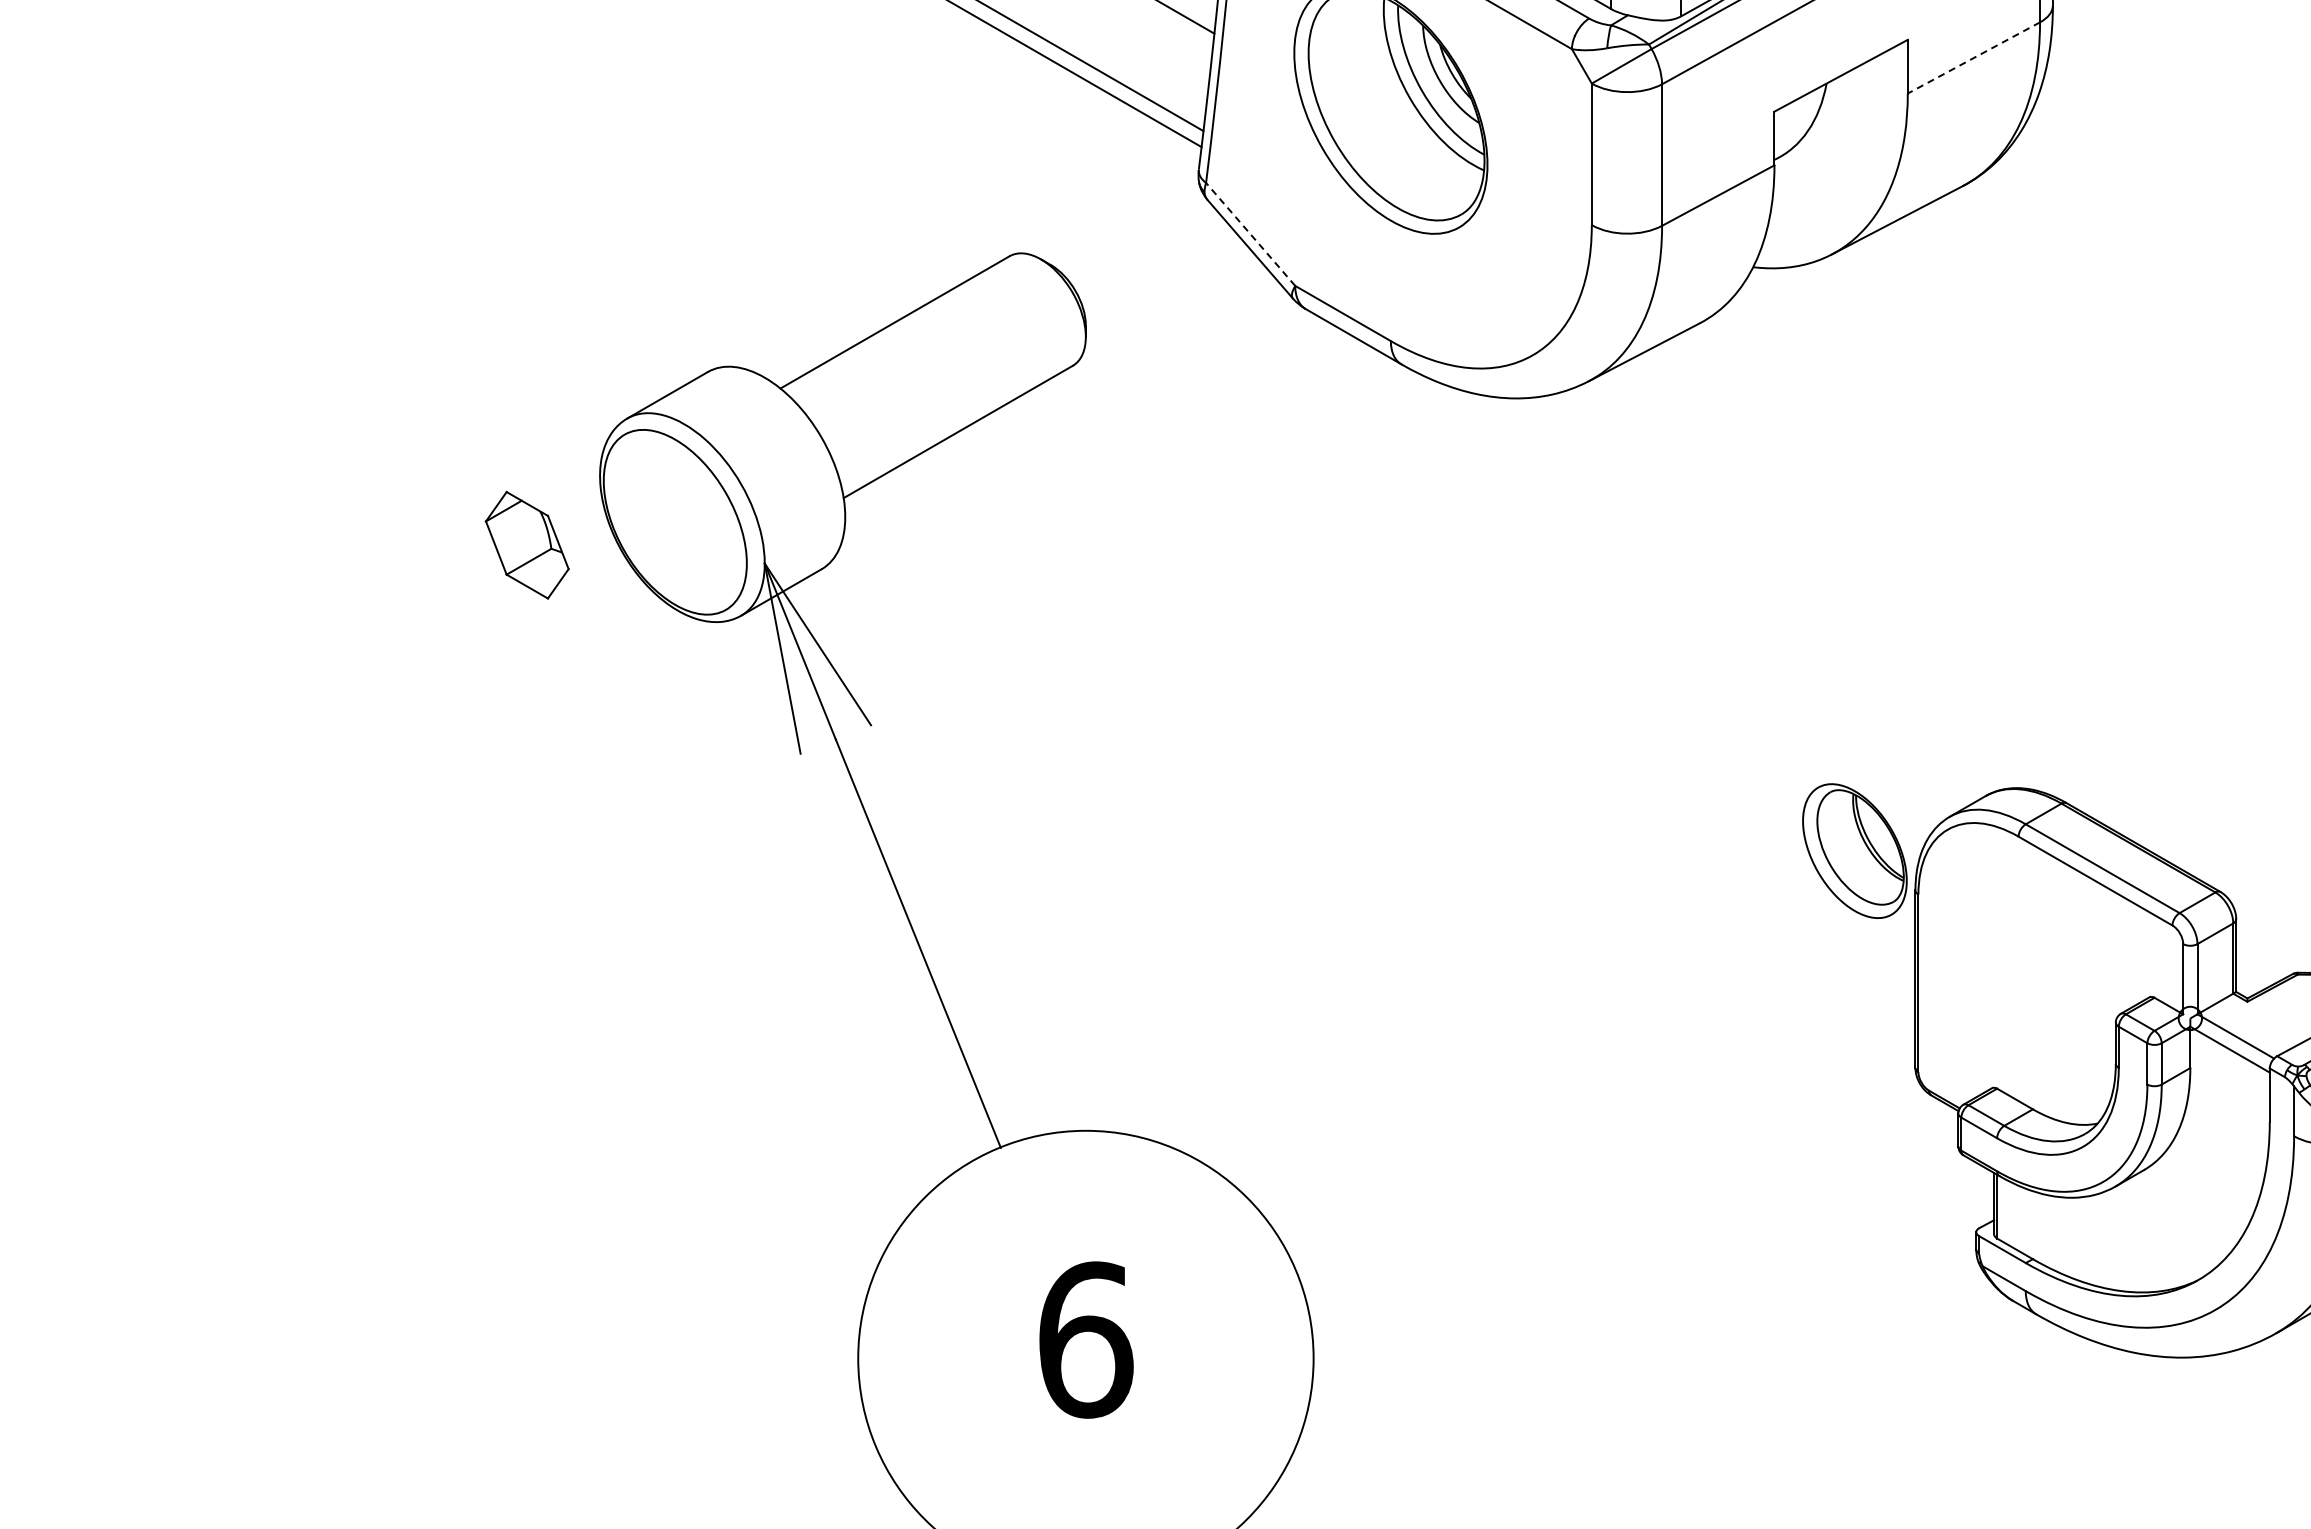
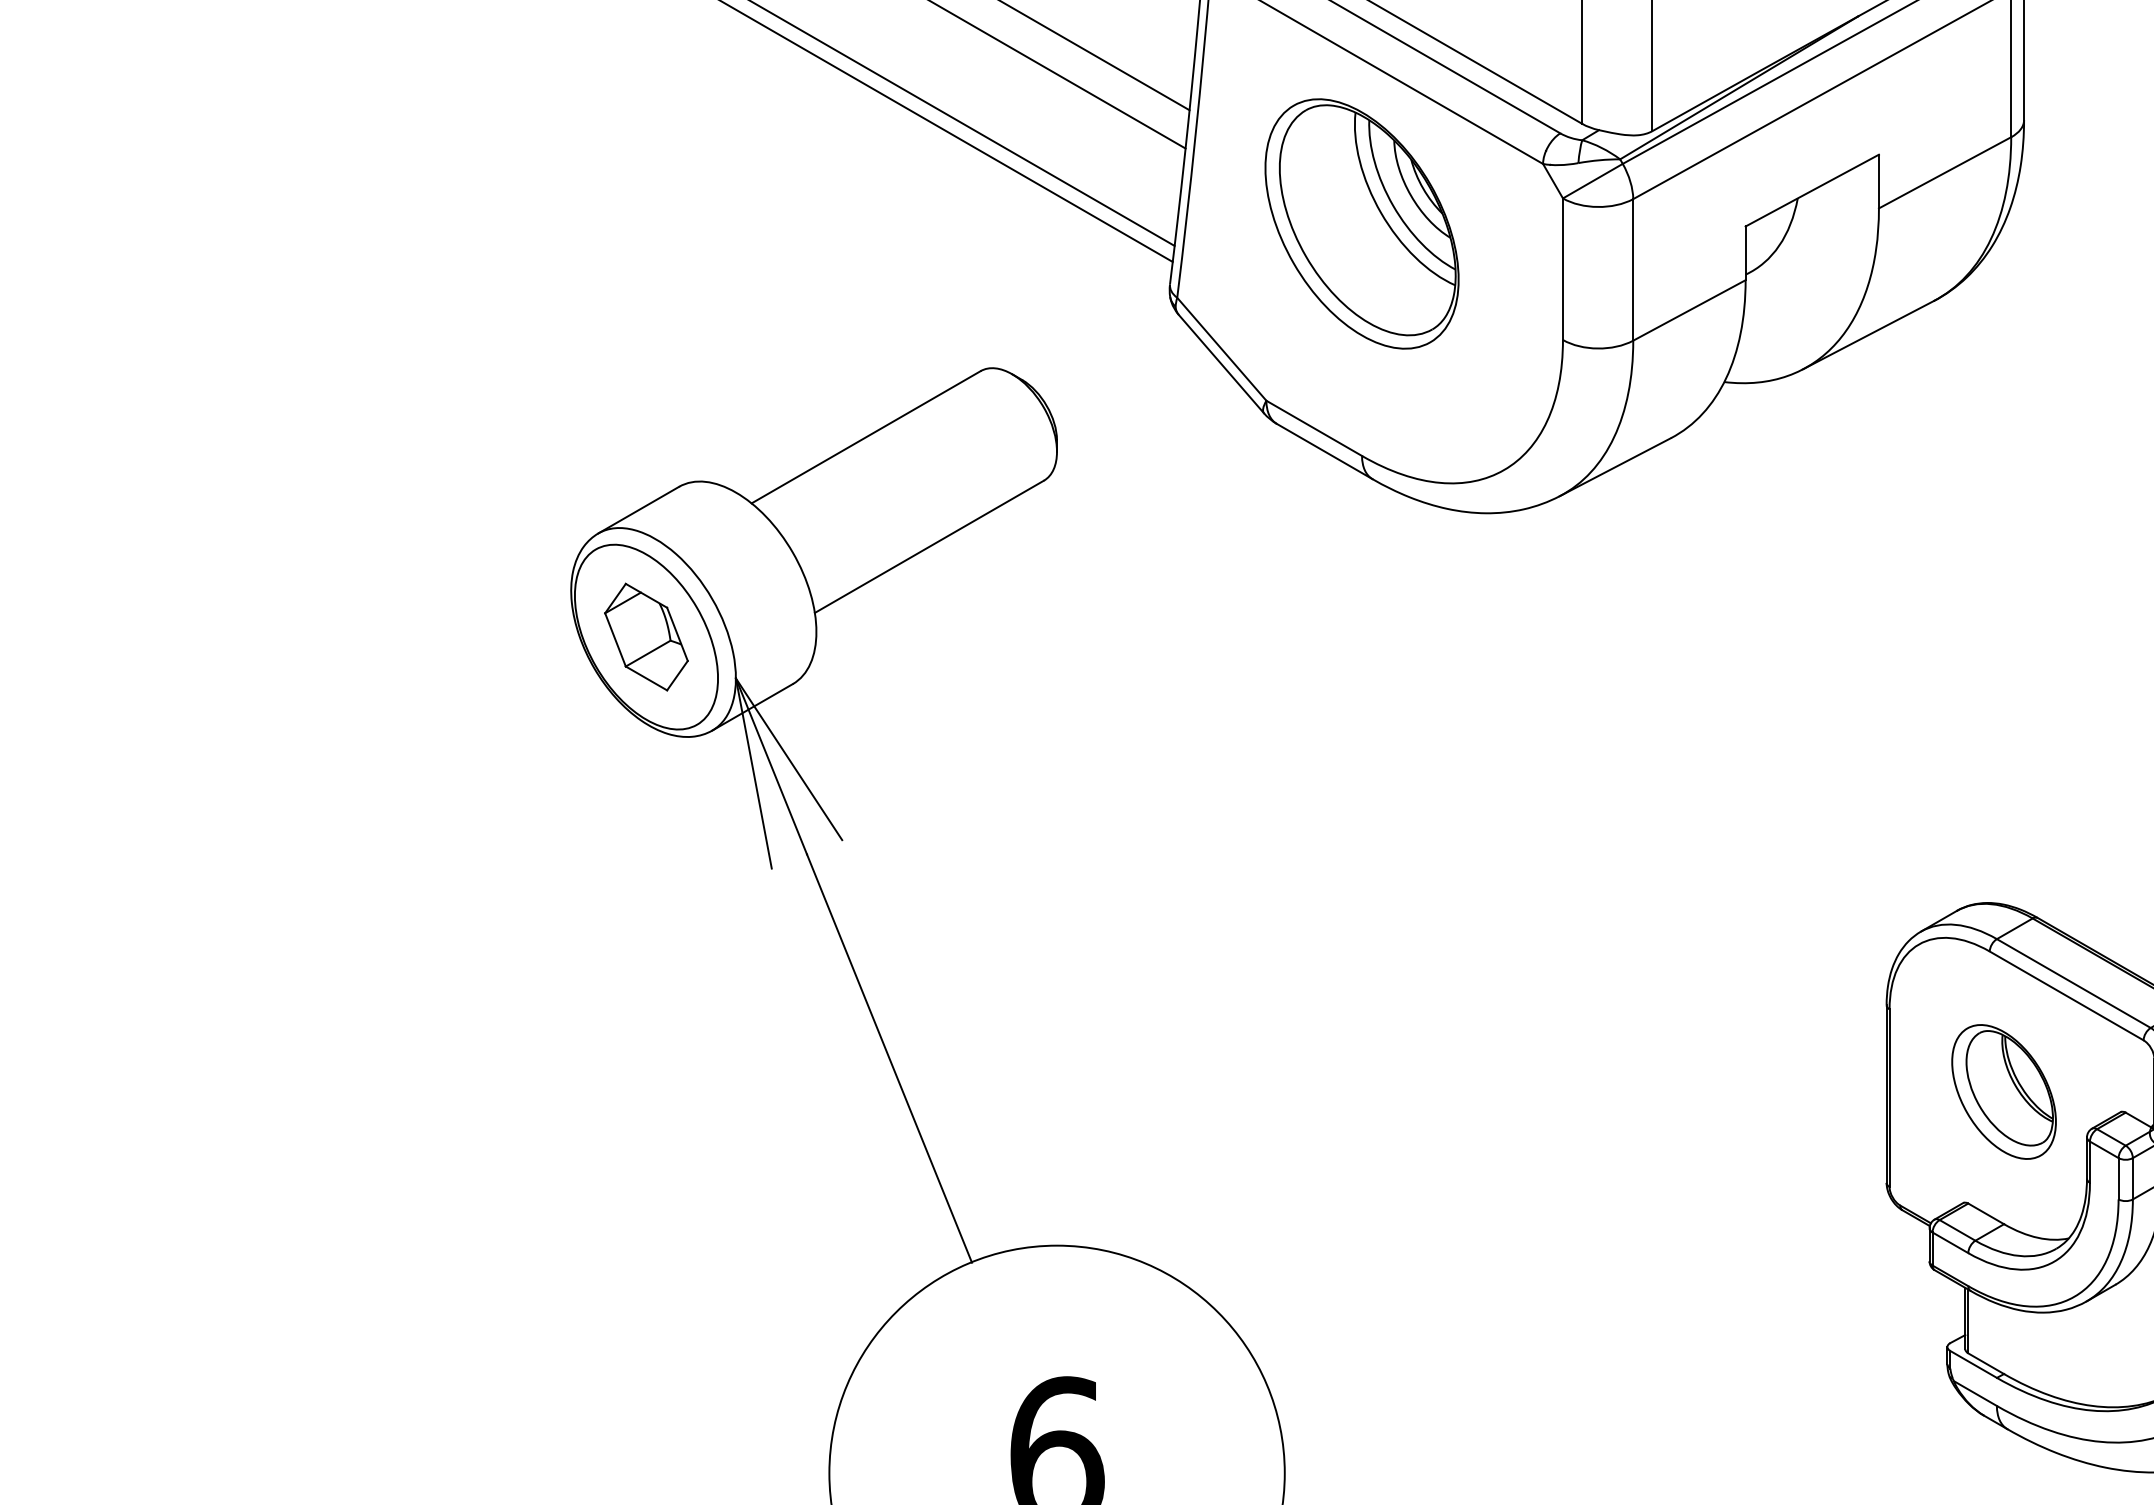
line: (1973, 58) -> (1944, 173), dashed -> solid
line: (1250, 234) -> (1221, 349), dashed -> solid
part: (526, 544) -> (645, 636), moved
part: (1854, 850) -> (2003, 1091), moved

